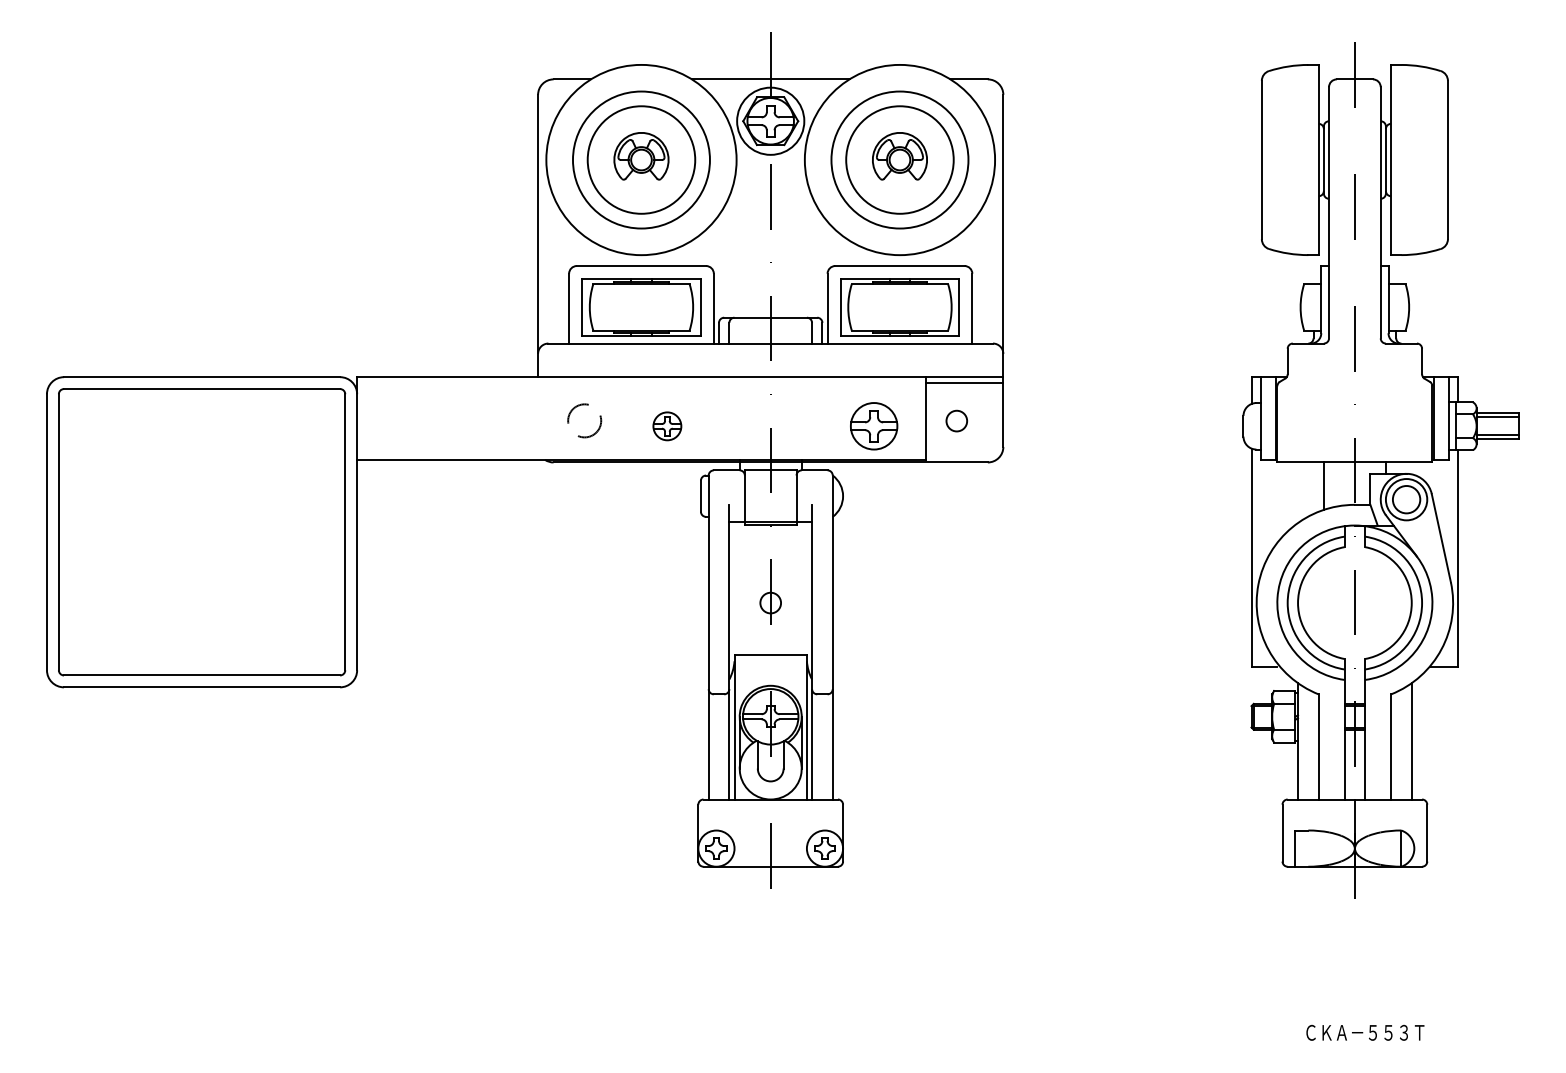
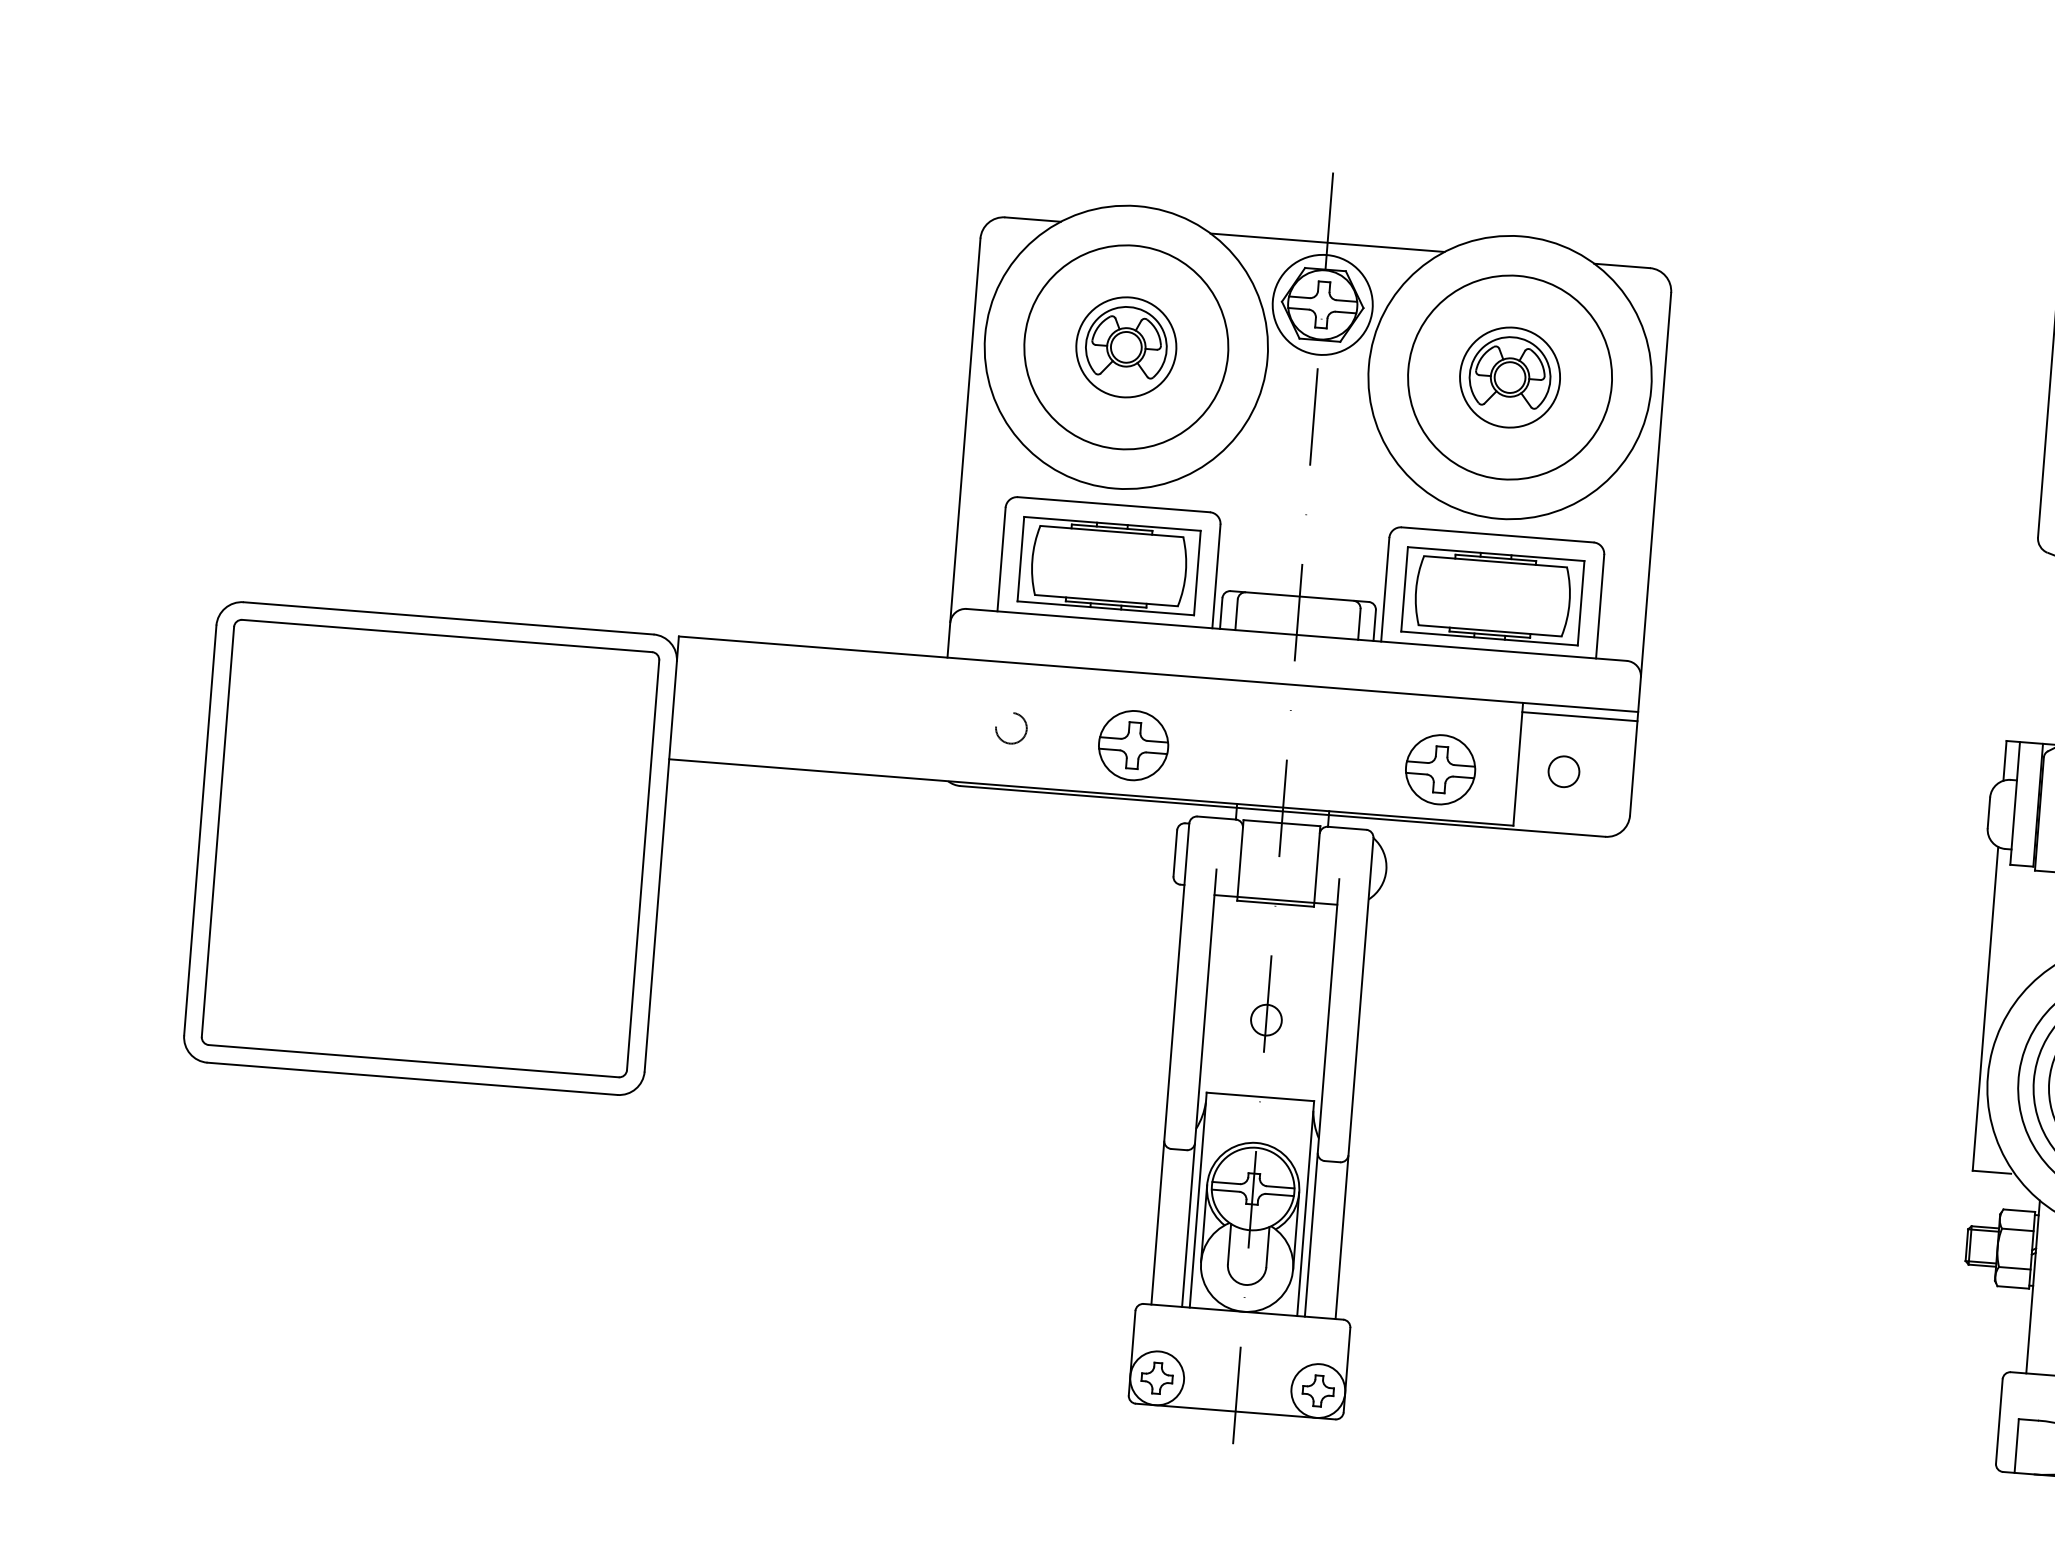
circle: (641, 159) -> (1126, 346), size x0.62
circle: (899, 159) -> (1509, 376), size x0.62
circle: (584, 421) -> (1011, 728), size x0.62
part: (667, 426) -> (1133, 745), size x1.67

